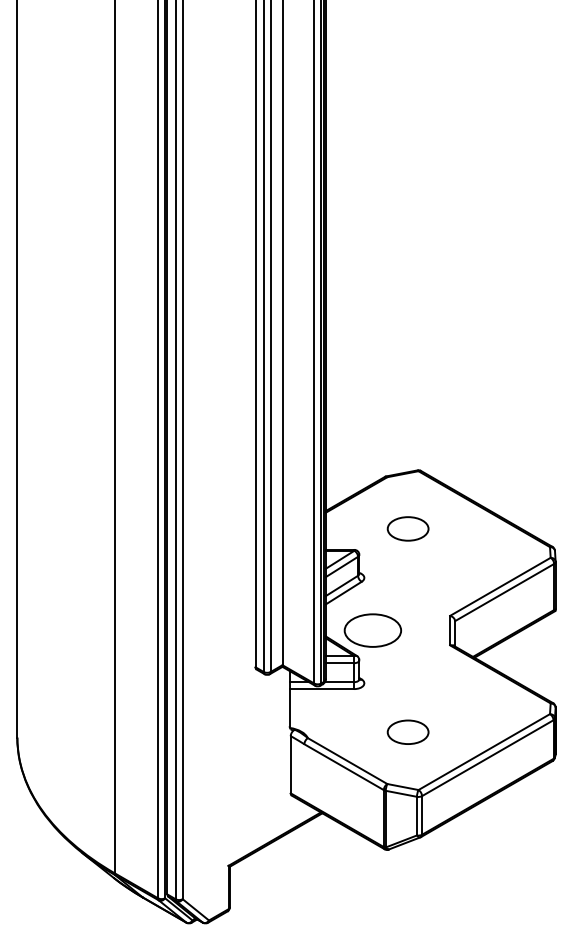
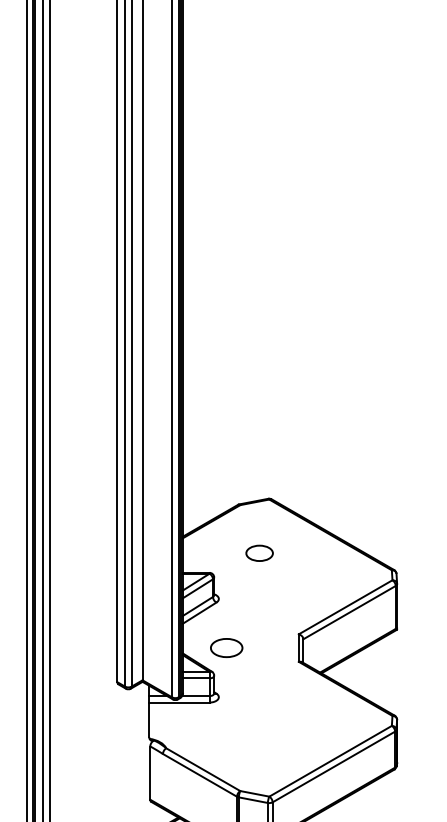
part: (407, 528) -> (259, 552), size x0.7
part: (372, 630) -> (226, 647), size x0.6
part: (407, 731) -> (259, 742), removed

